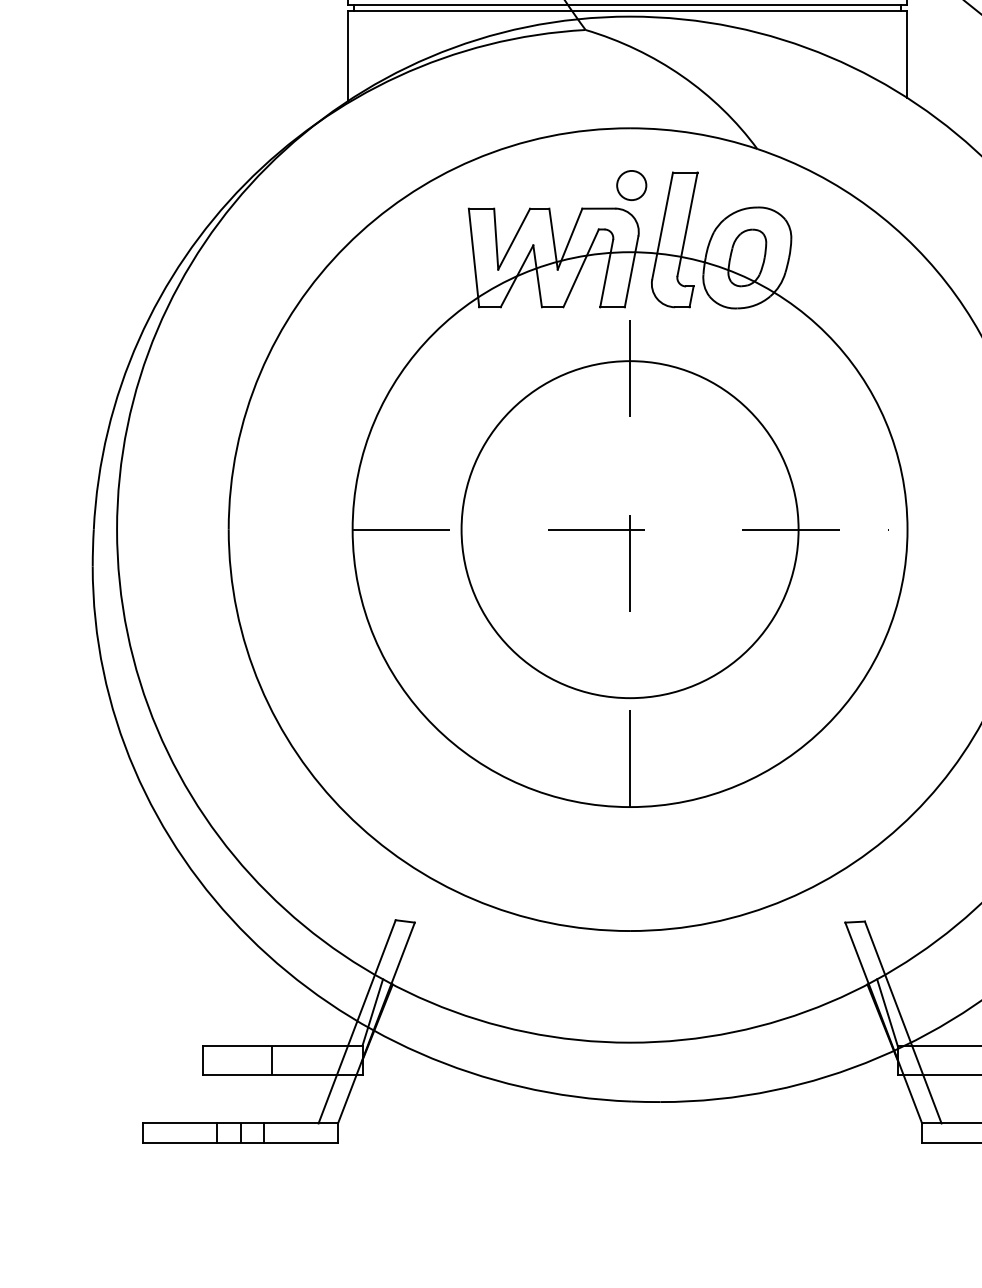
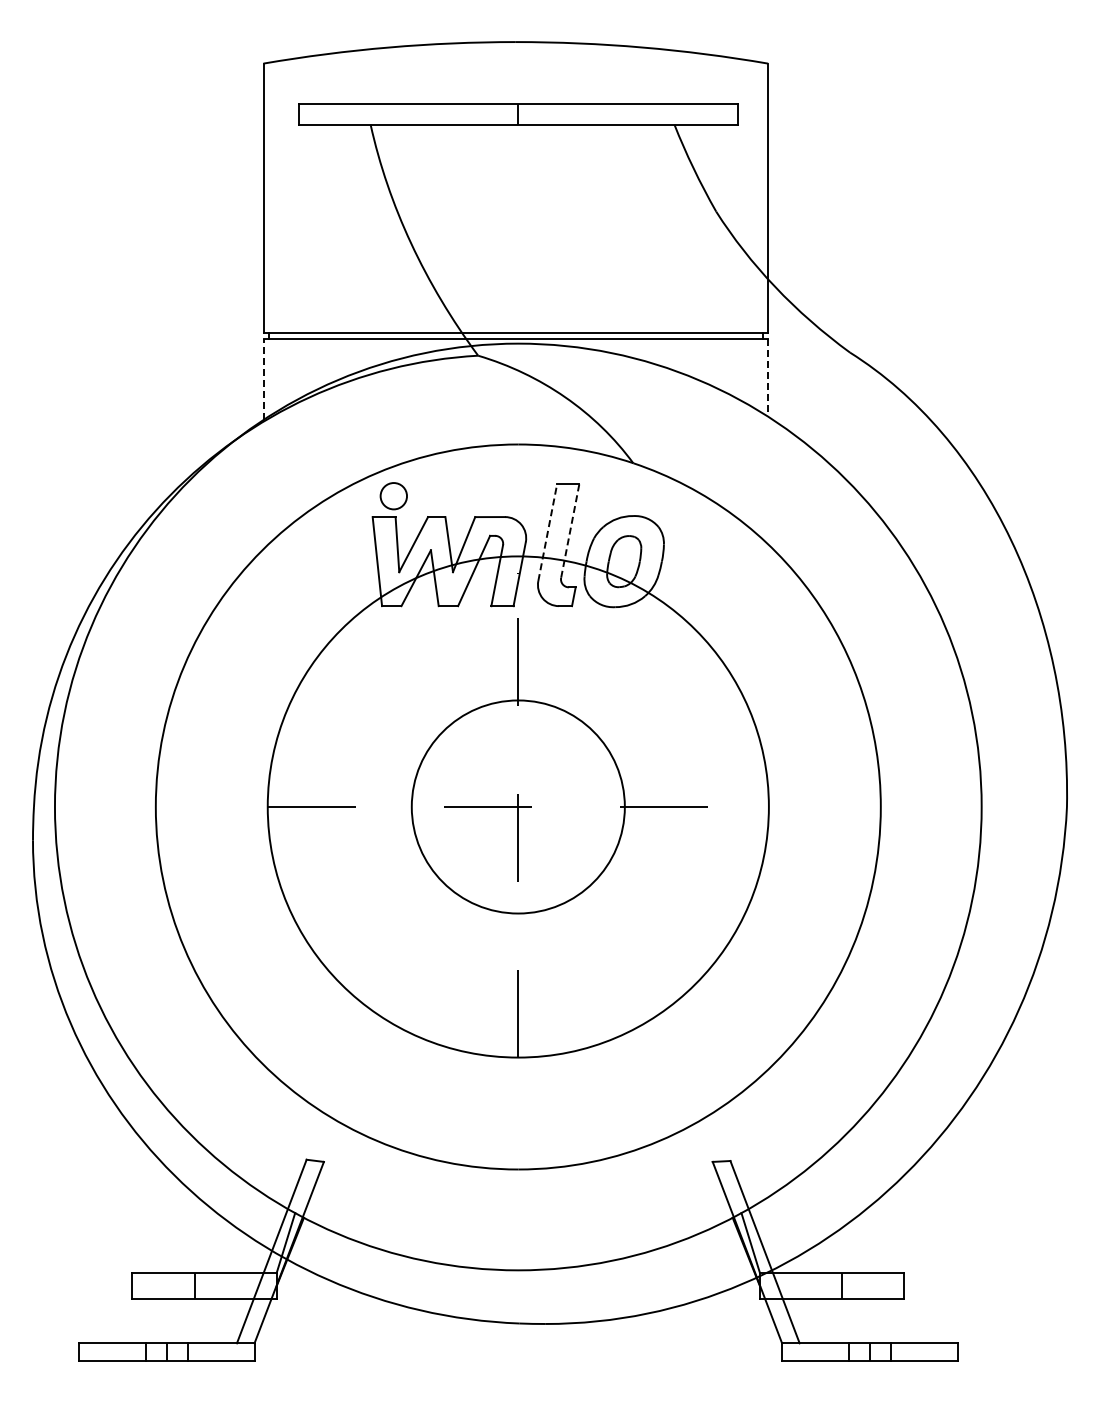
line: (907, 55) -> (768, 378), solid -> dashed
line: (347, 56) -> (263, 379), solid -> dashed
circle: (631, 185) -> (393, 496), moved
line: (687, 224) -> (570, 531), solid -> dashed
line: (662, 225) -> (547, 532), solid -> dashed
circle: (630, 529) -> (518, 806), size x0.7

